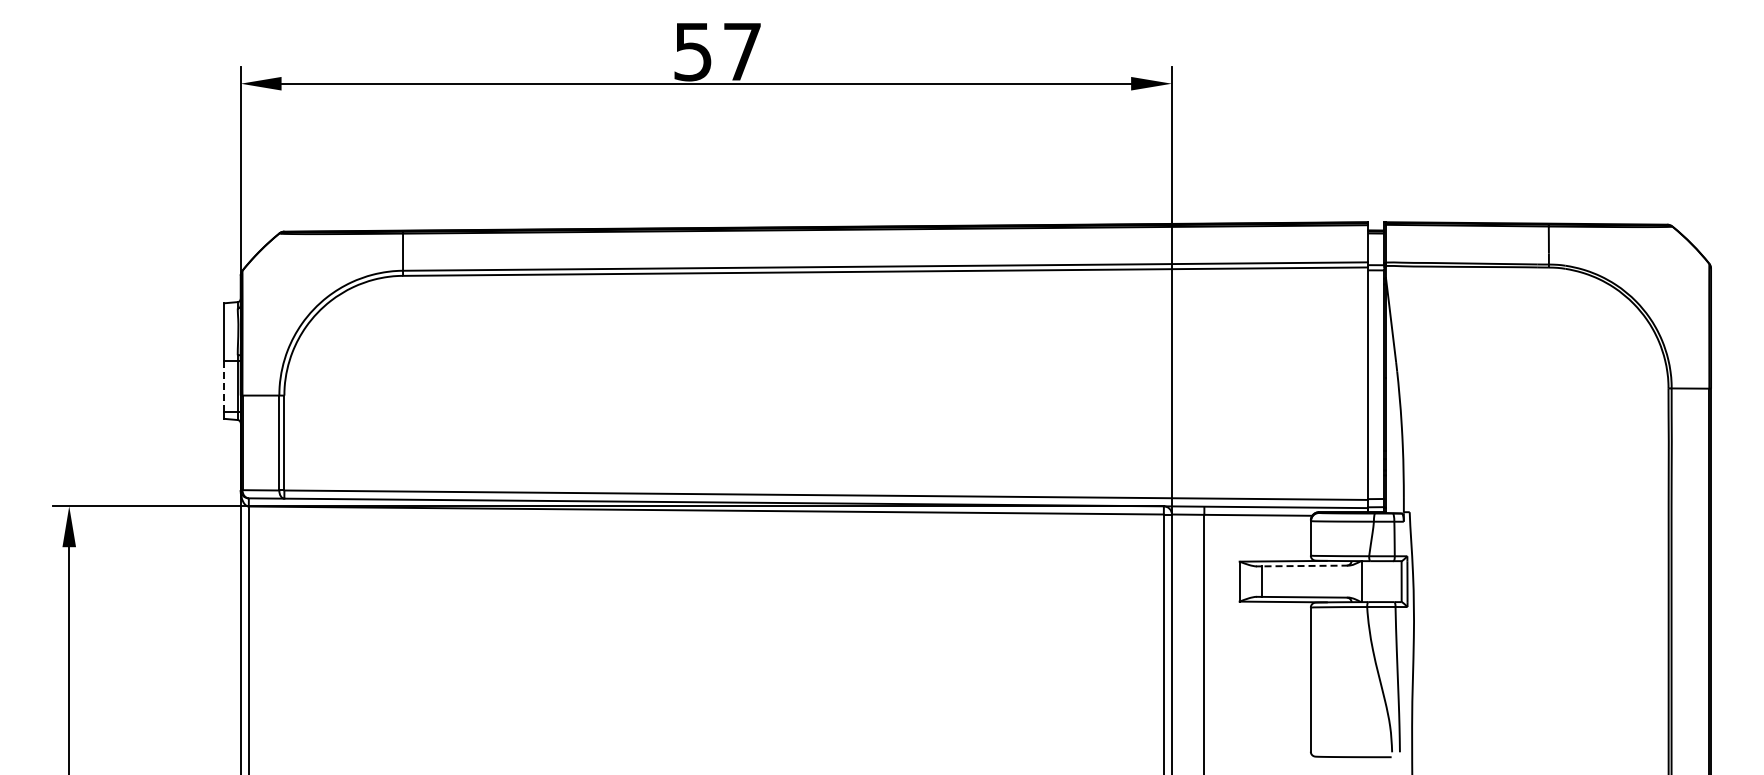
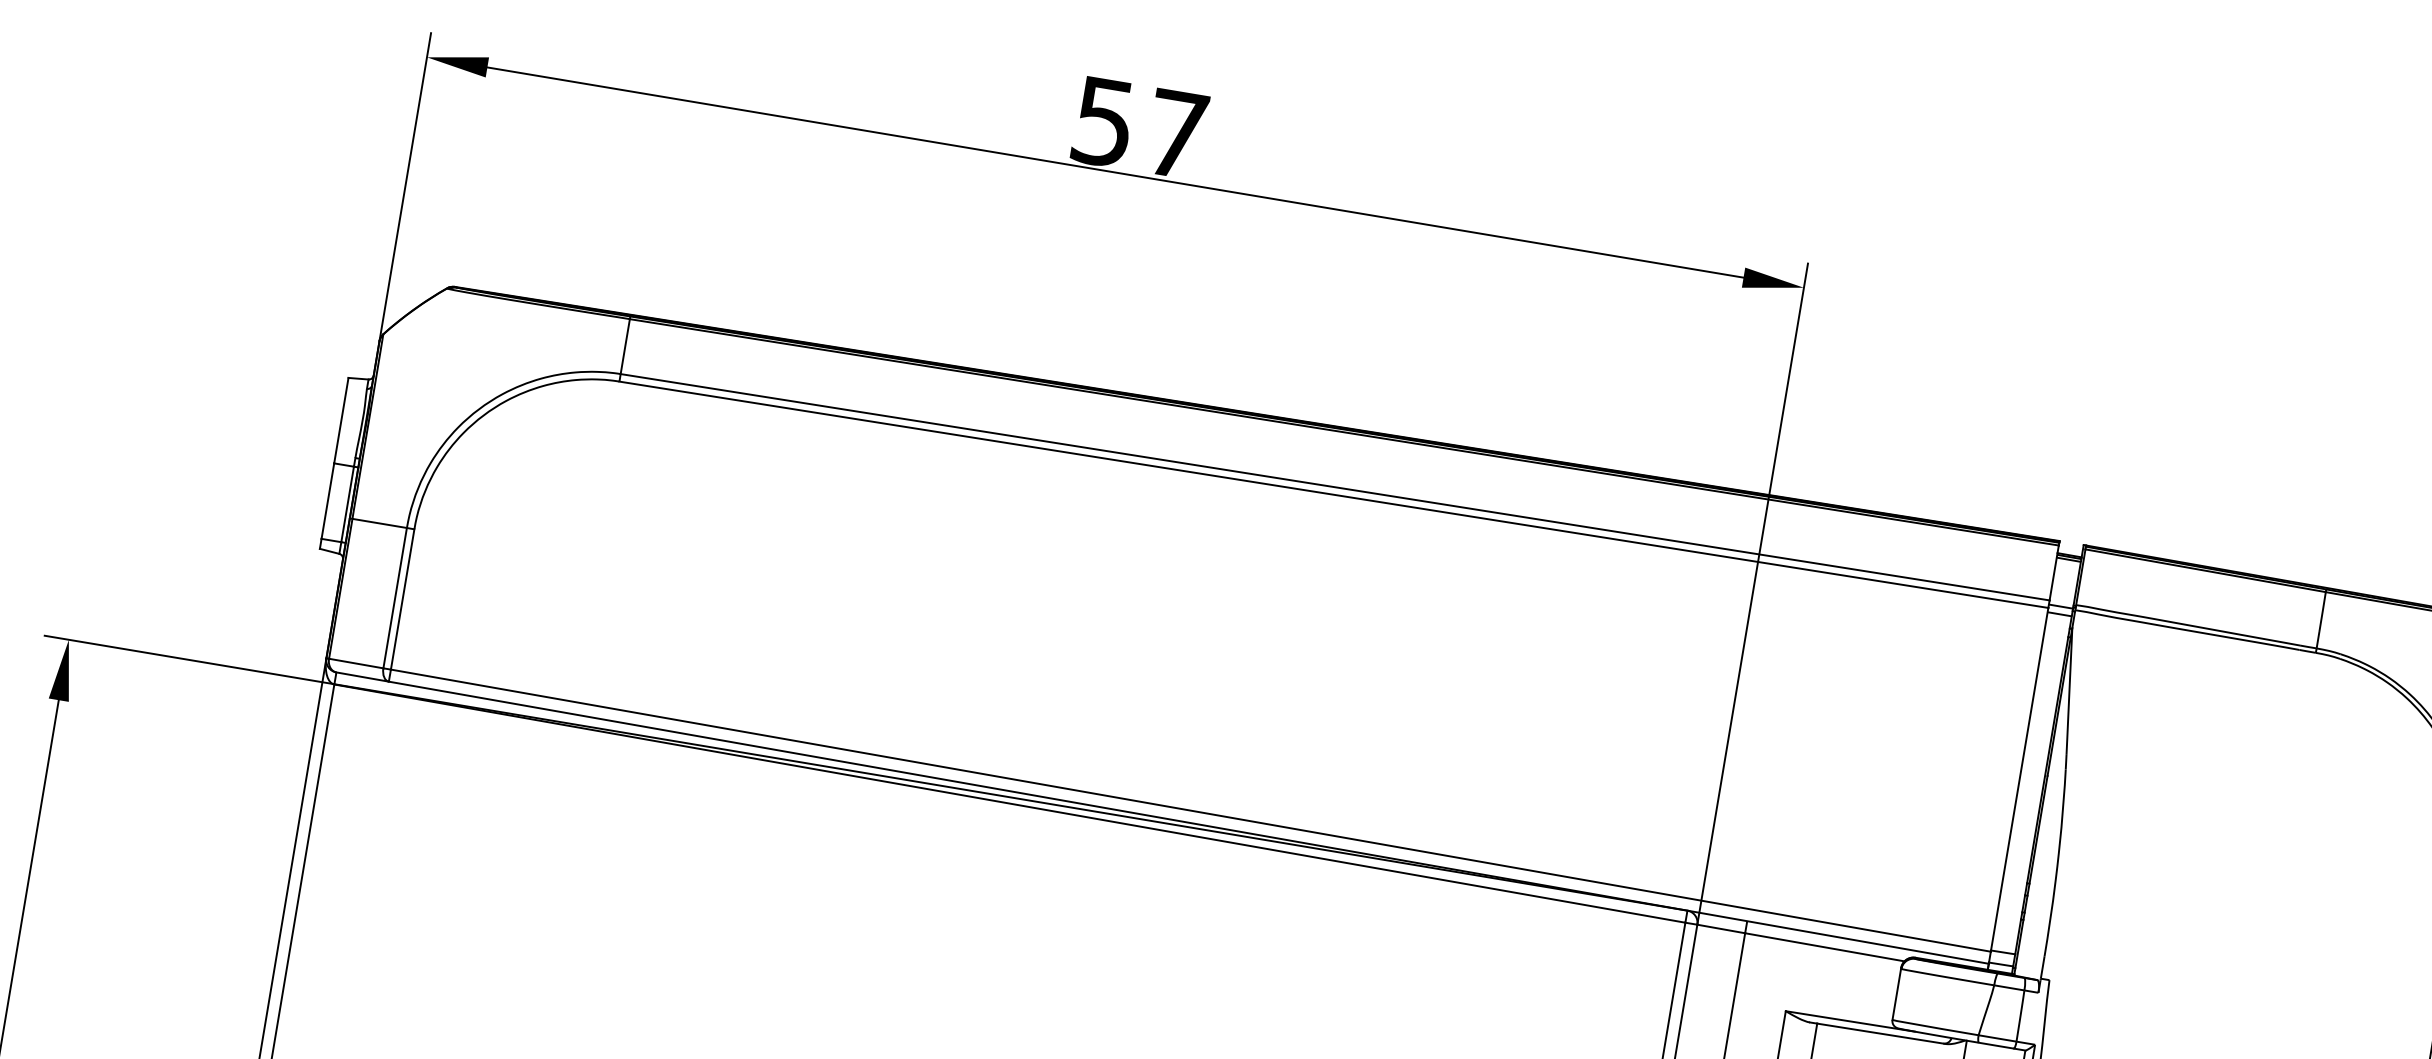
line: (224, 386) -> (328, 501), dashed -> solid
line: (1304, 565) -> (1880, 1032), dashed -> solid

